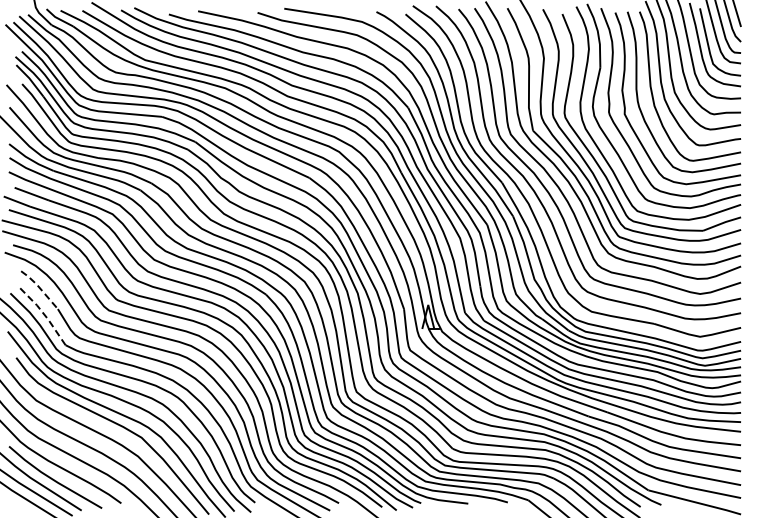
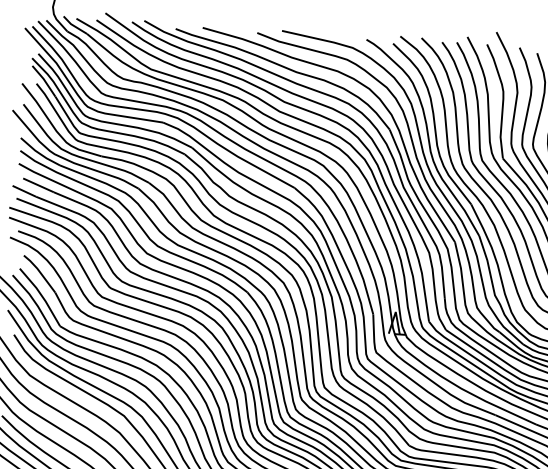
line: (39, 288) -> (39, 272), dashed -> solid
line: (43, 313) -> (41, 295), dashed -> solid

